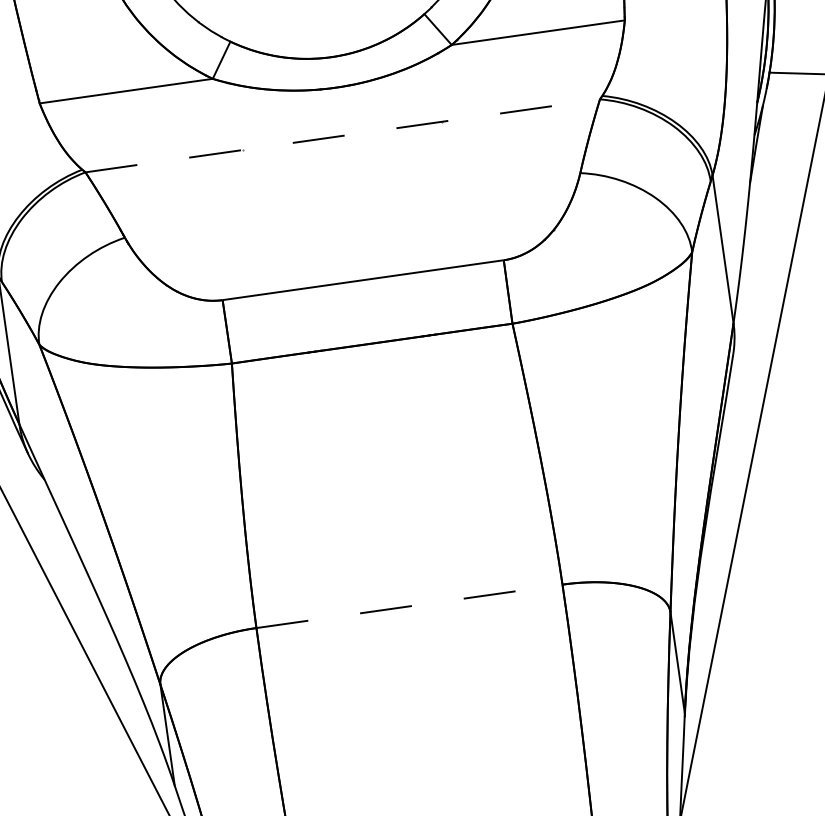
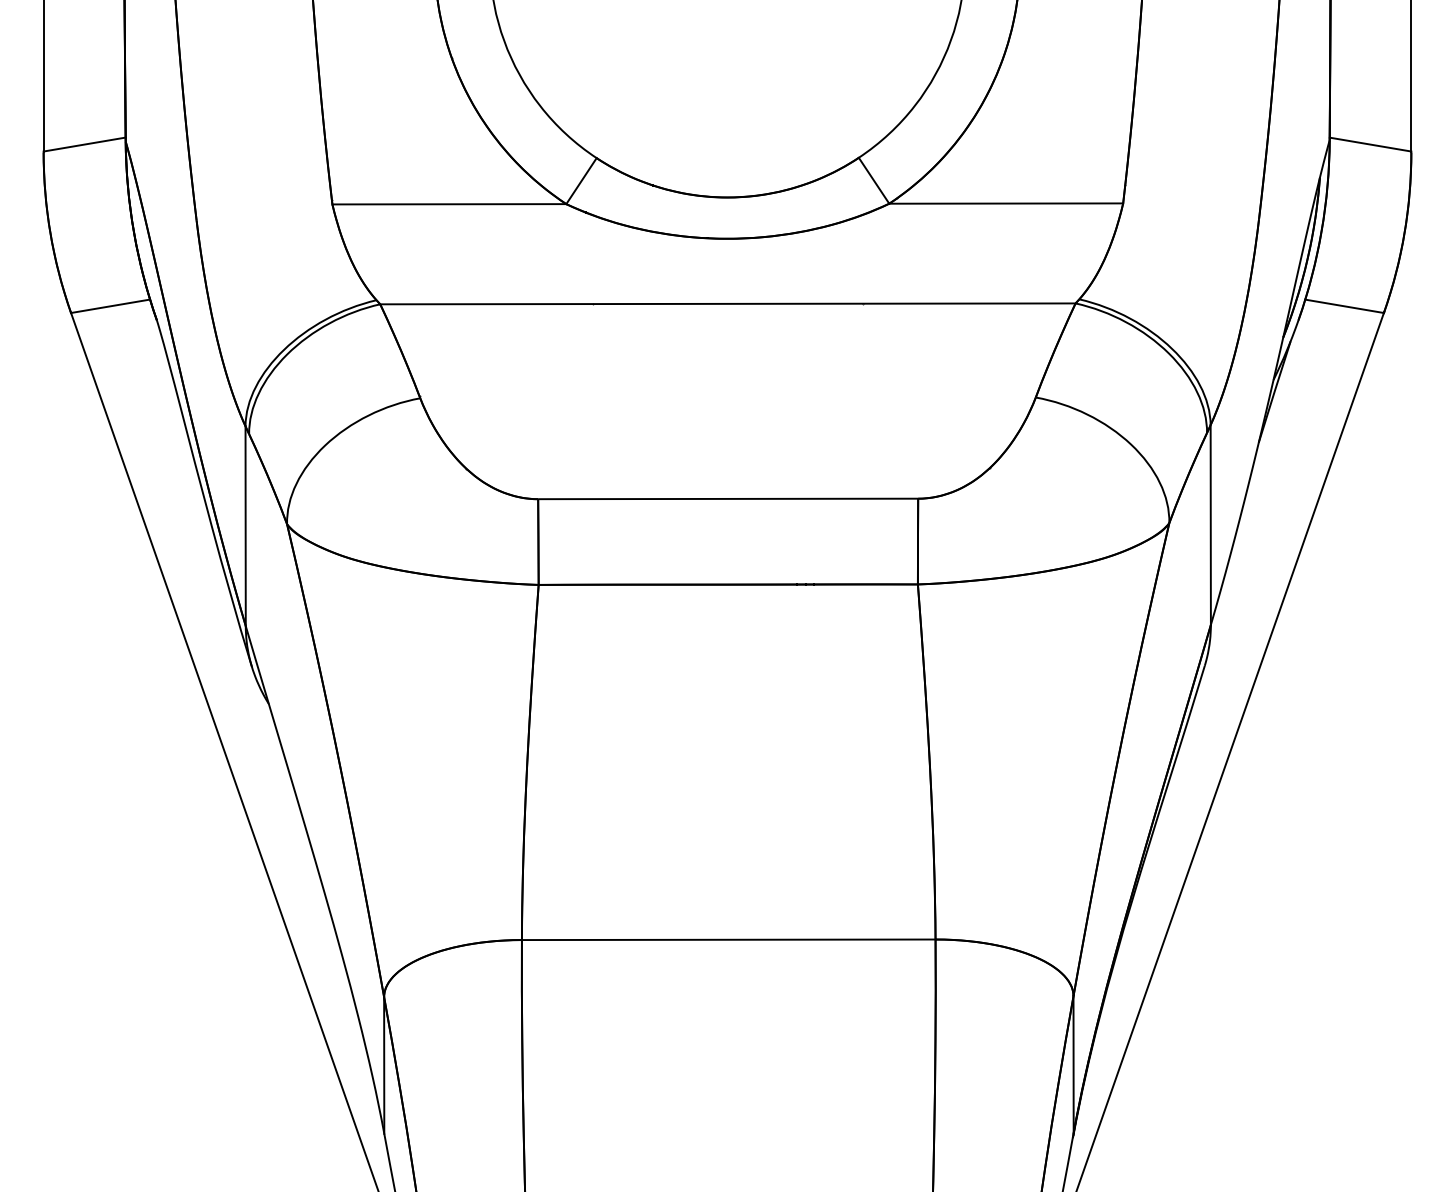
line: (342, 135) -> (727, 303), dashed -> solid
line: (409, 606) -> (728, 939), dashed -> solid

